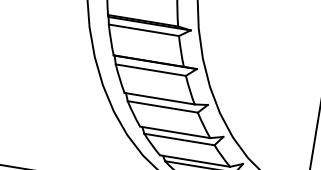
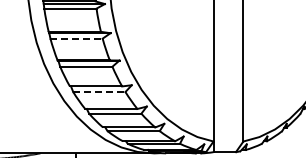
line: (145, 30) -> (77, 38), solid -> dashed
line: (162, 107) -> (99, 92), solid -> dashed

